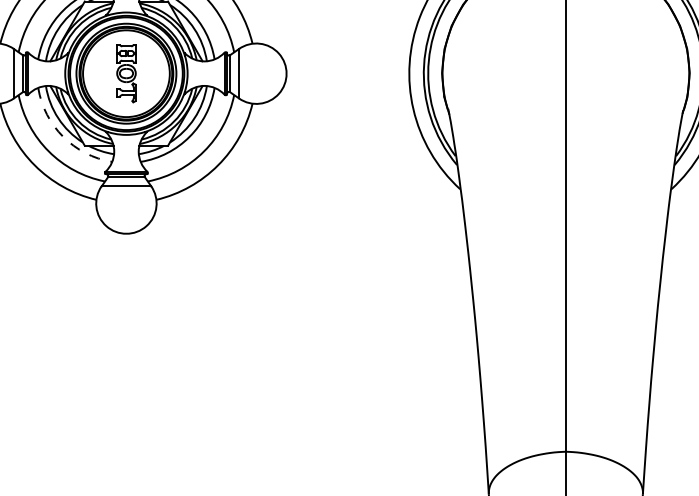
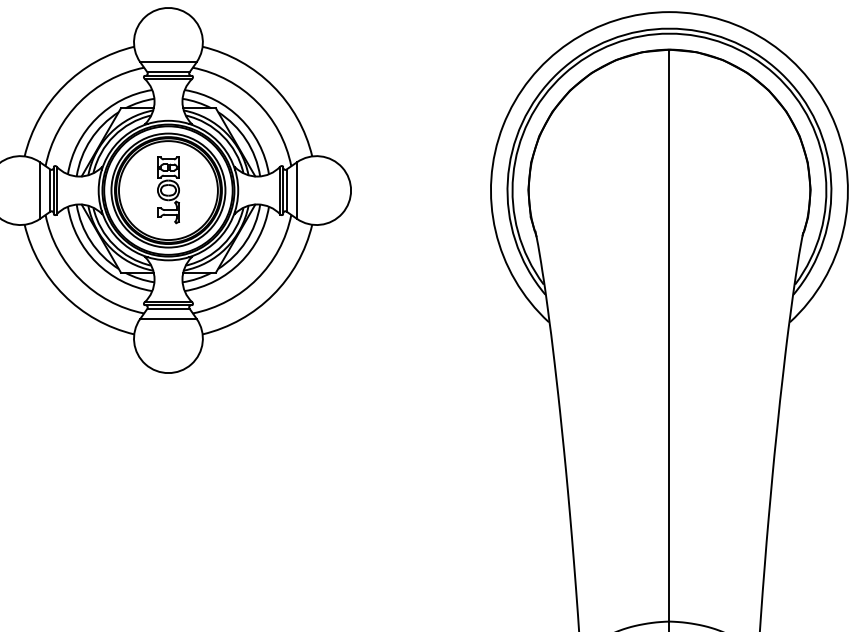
arc: (63, 136) -> (96, 262), dashed -> solid

